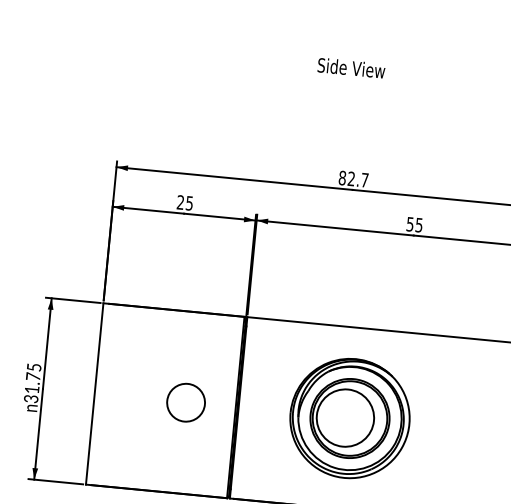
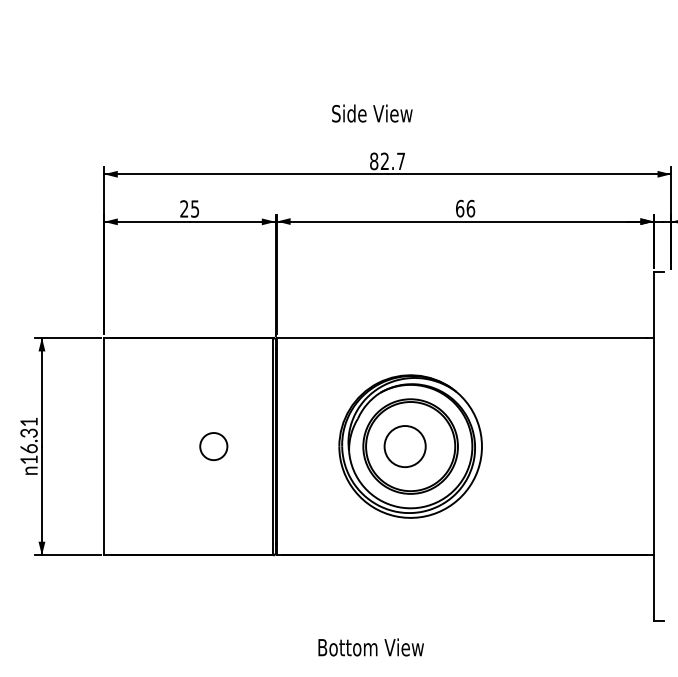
text: (351, 68) -> (372, 113), moved
text: (414, 224) -> (465, 208), 55 -> 66
text: (32, 382) -> (28, 440), 31.75 -> 16.31
circle: (185, 402) -> (213, 446), size x0.6
circle: (344, 417) -> (404, 446), size x0.6

